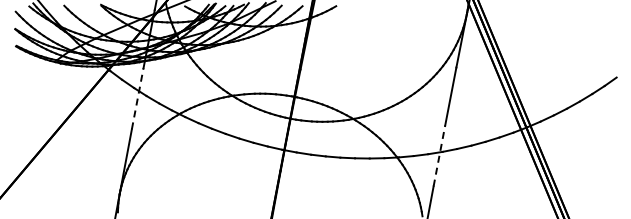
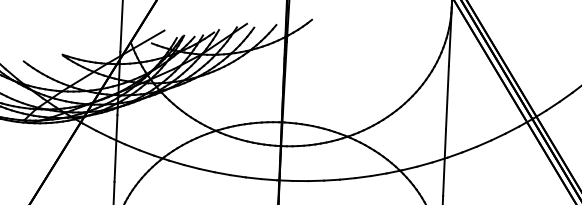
line: (137, 98) -> (115, 148), dashed -> solid
line: (439, 155) -> (444, 162), dashed -> solid

